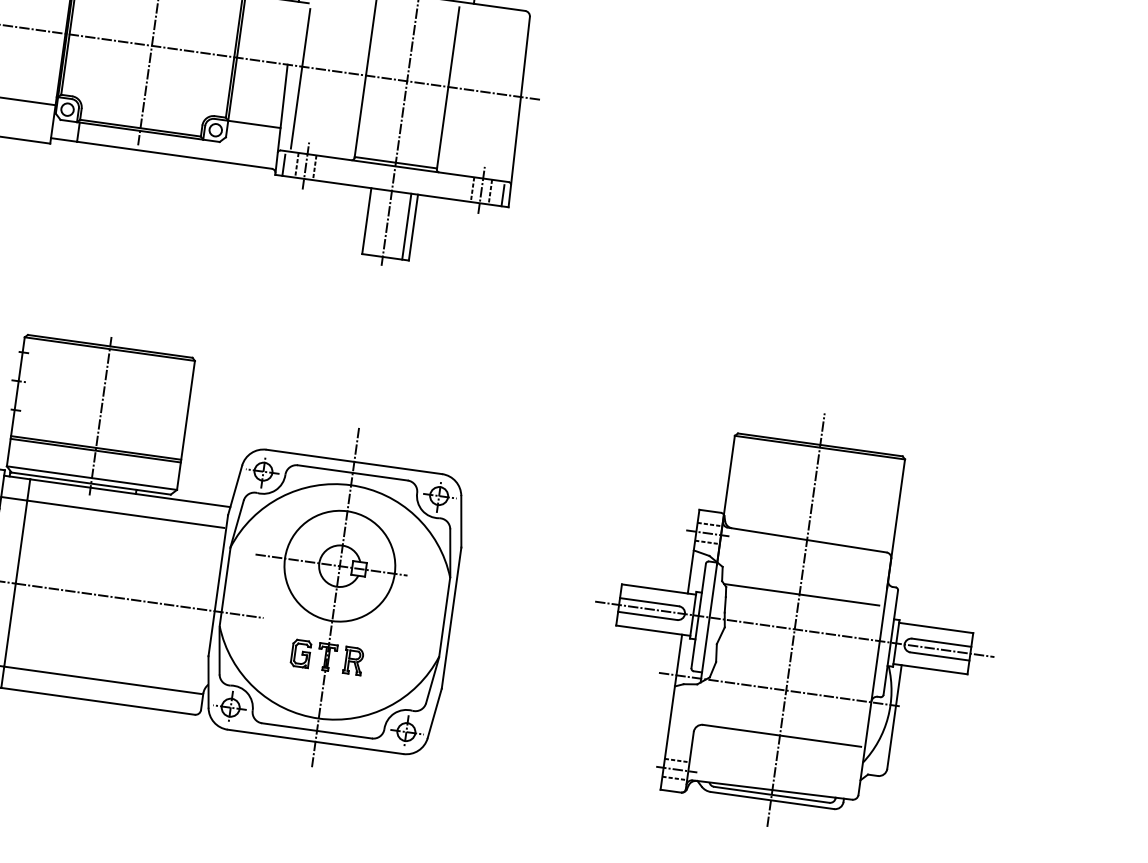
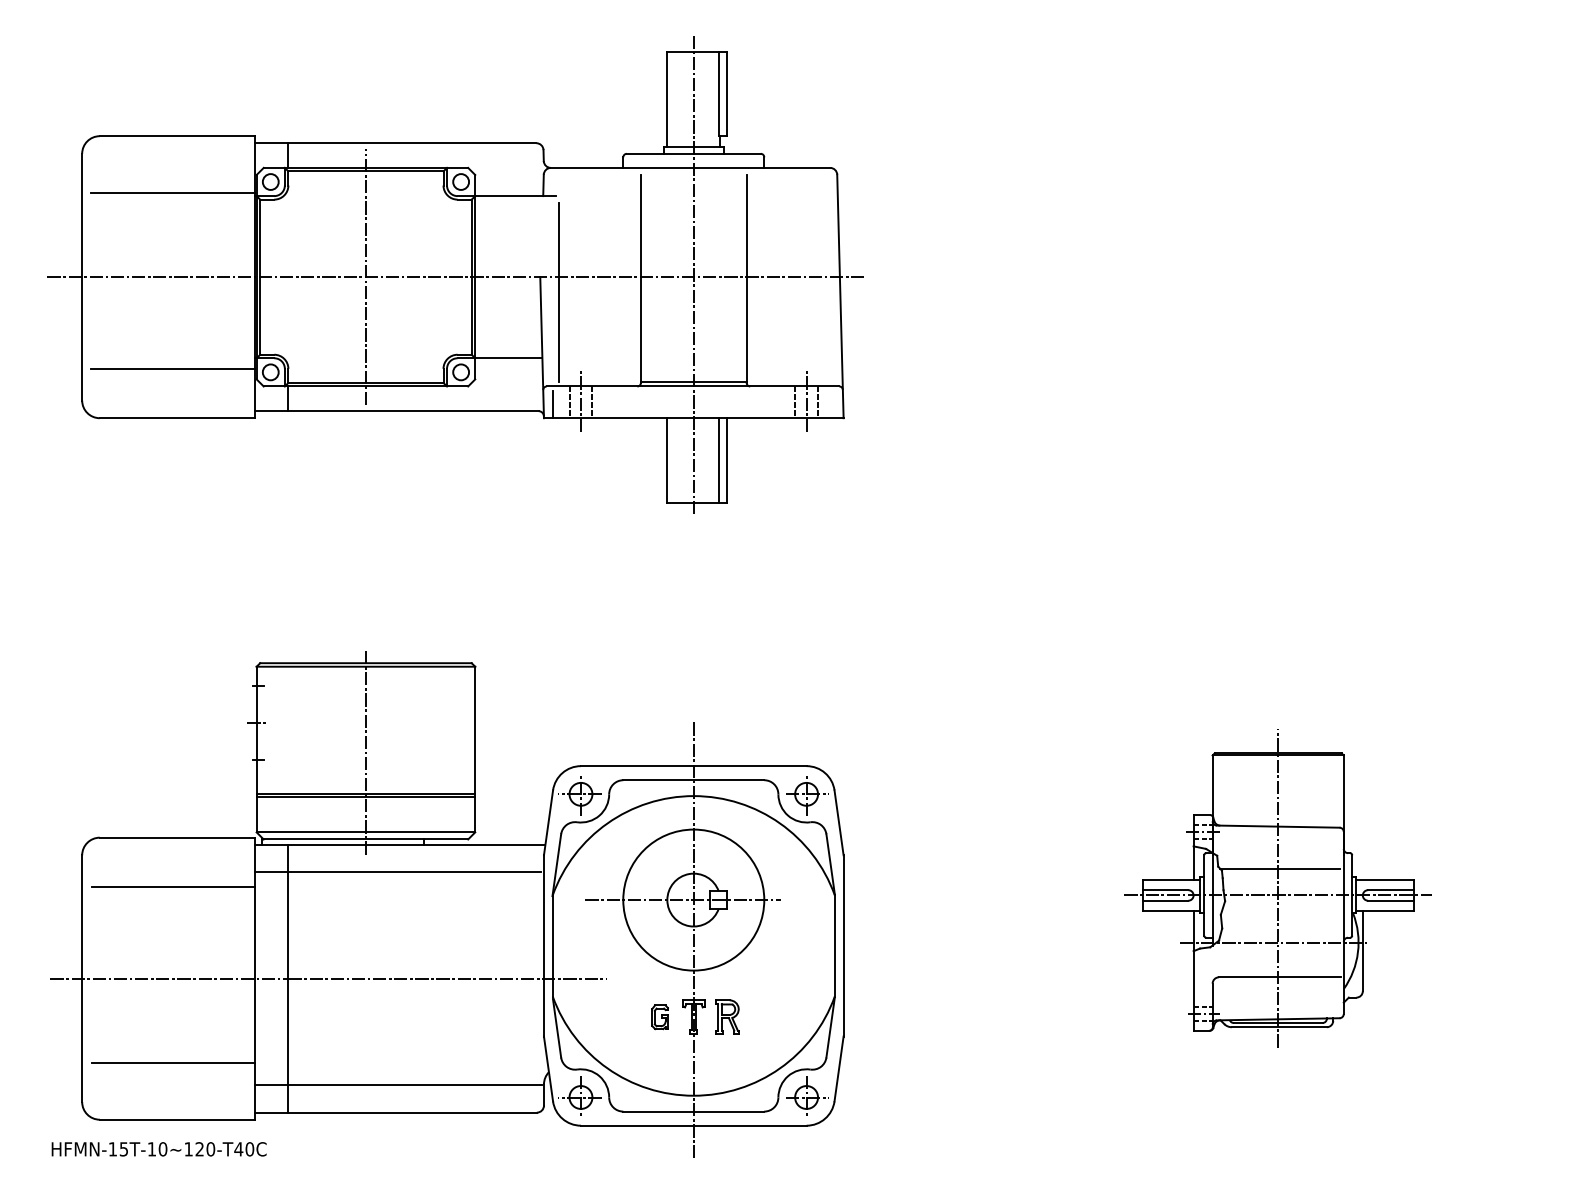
line: (502, 195) -> (834, 404), removed
part: (796, 620) -> (1278, 888), size x0.6
part: (300, 653) -> (659, 1017), size x0.7

